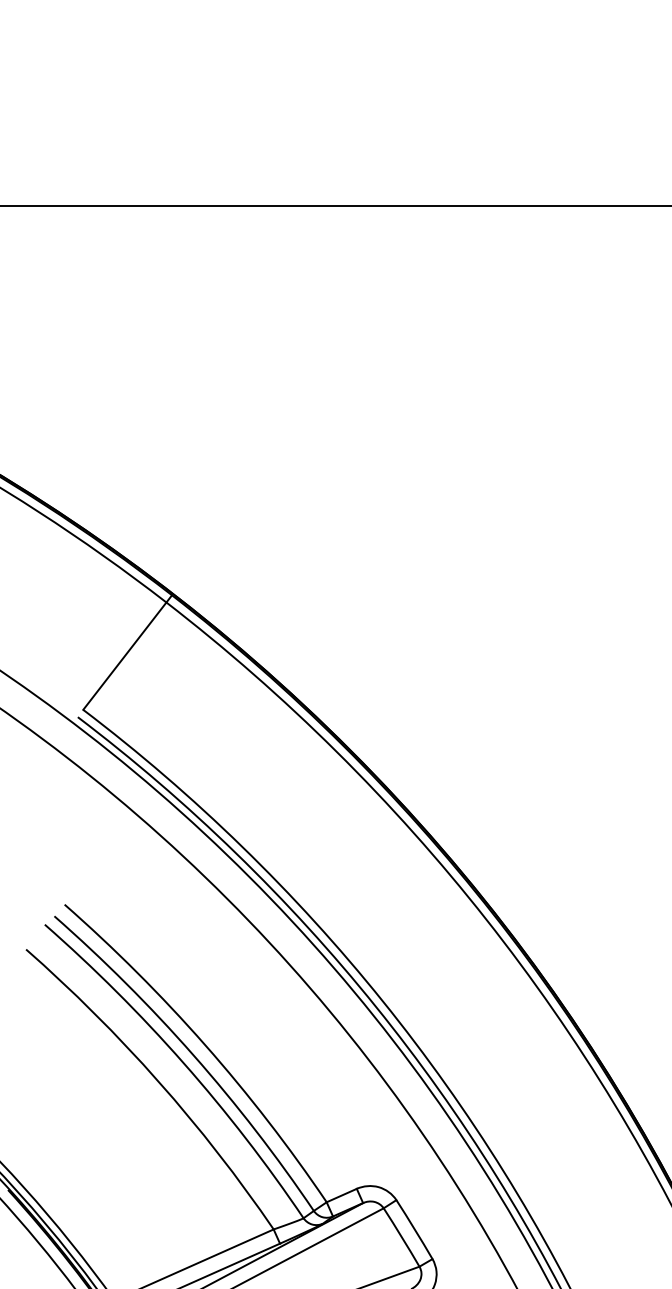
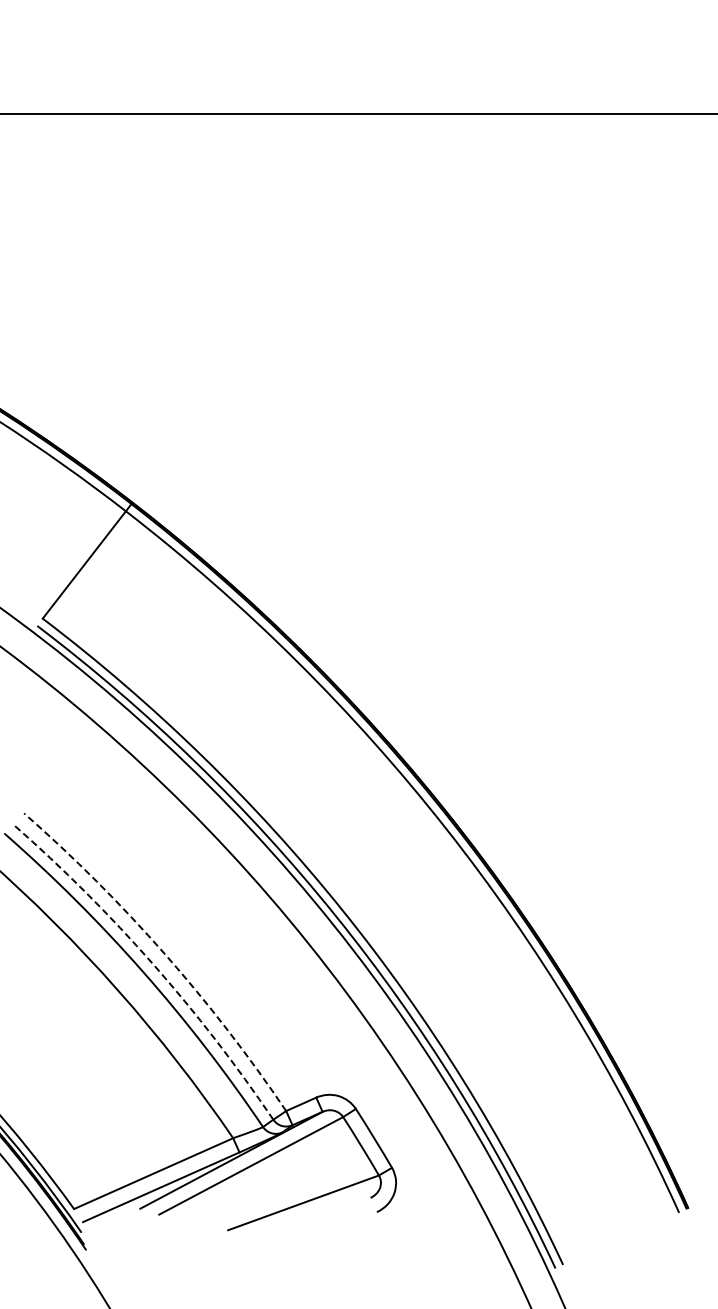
arc: (205, 1044) -> (164, 953), solid -> dashed
arc: (194, 1055) -> (153, 964), solid -> dashed

